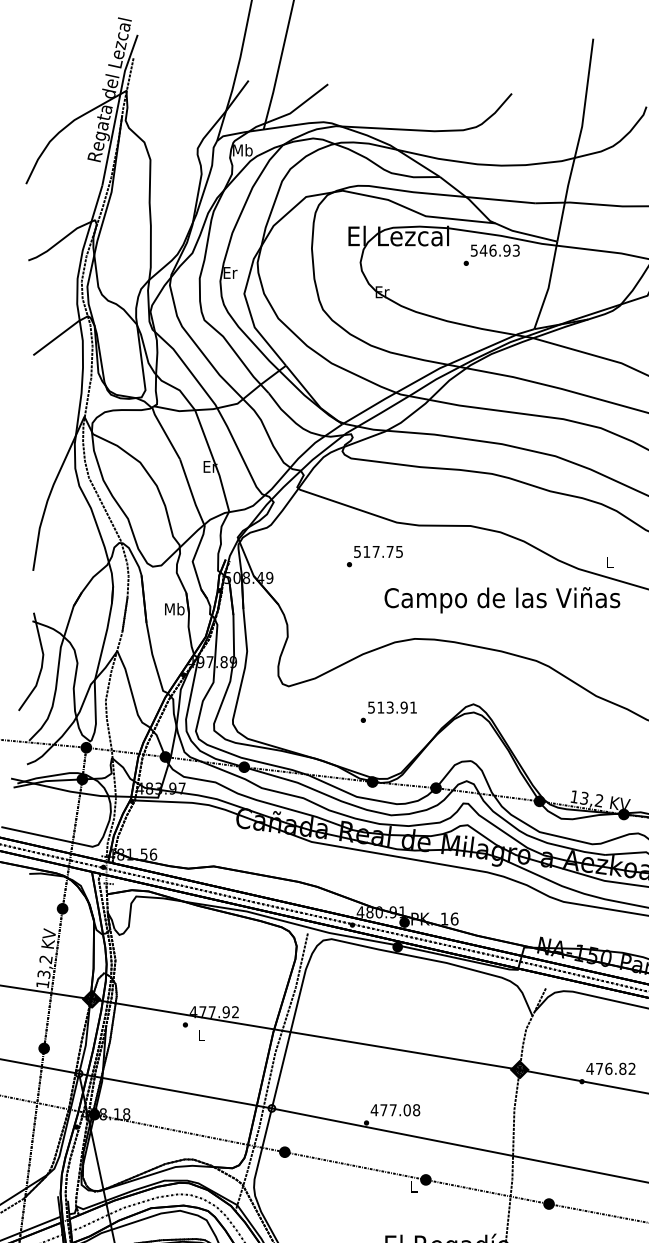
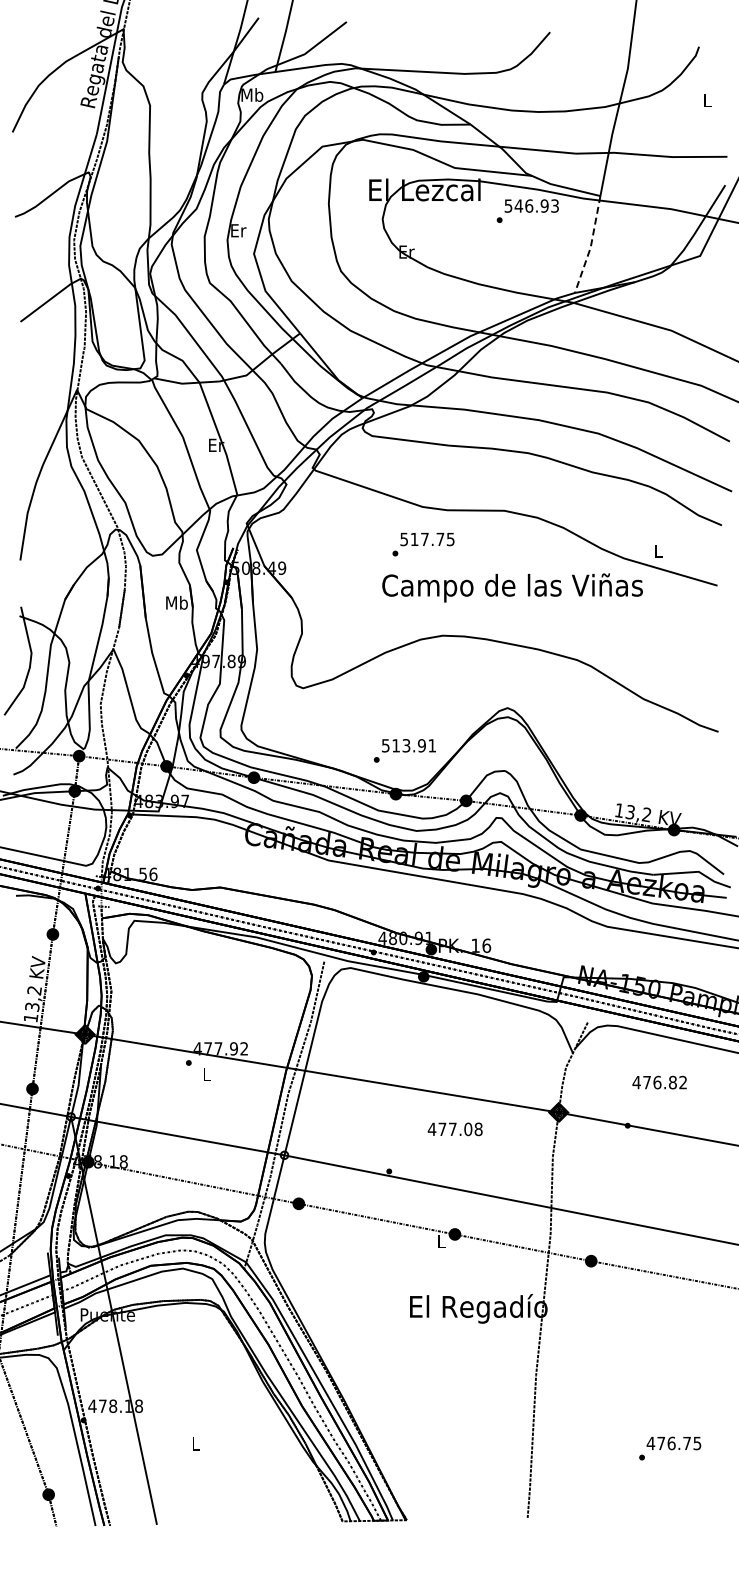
line: (549, 286) -> (591, 245), solid -> dashed
text: (374, 556) -> (423, 544), moved
text: (502, 599) -> (512, 587), moved
text: (388, 711) -> (404, 750), moved
text: (610, 1068) -> (659, 1082), moved
text: (394, 1110) -> (454, 1129), moved

